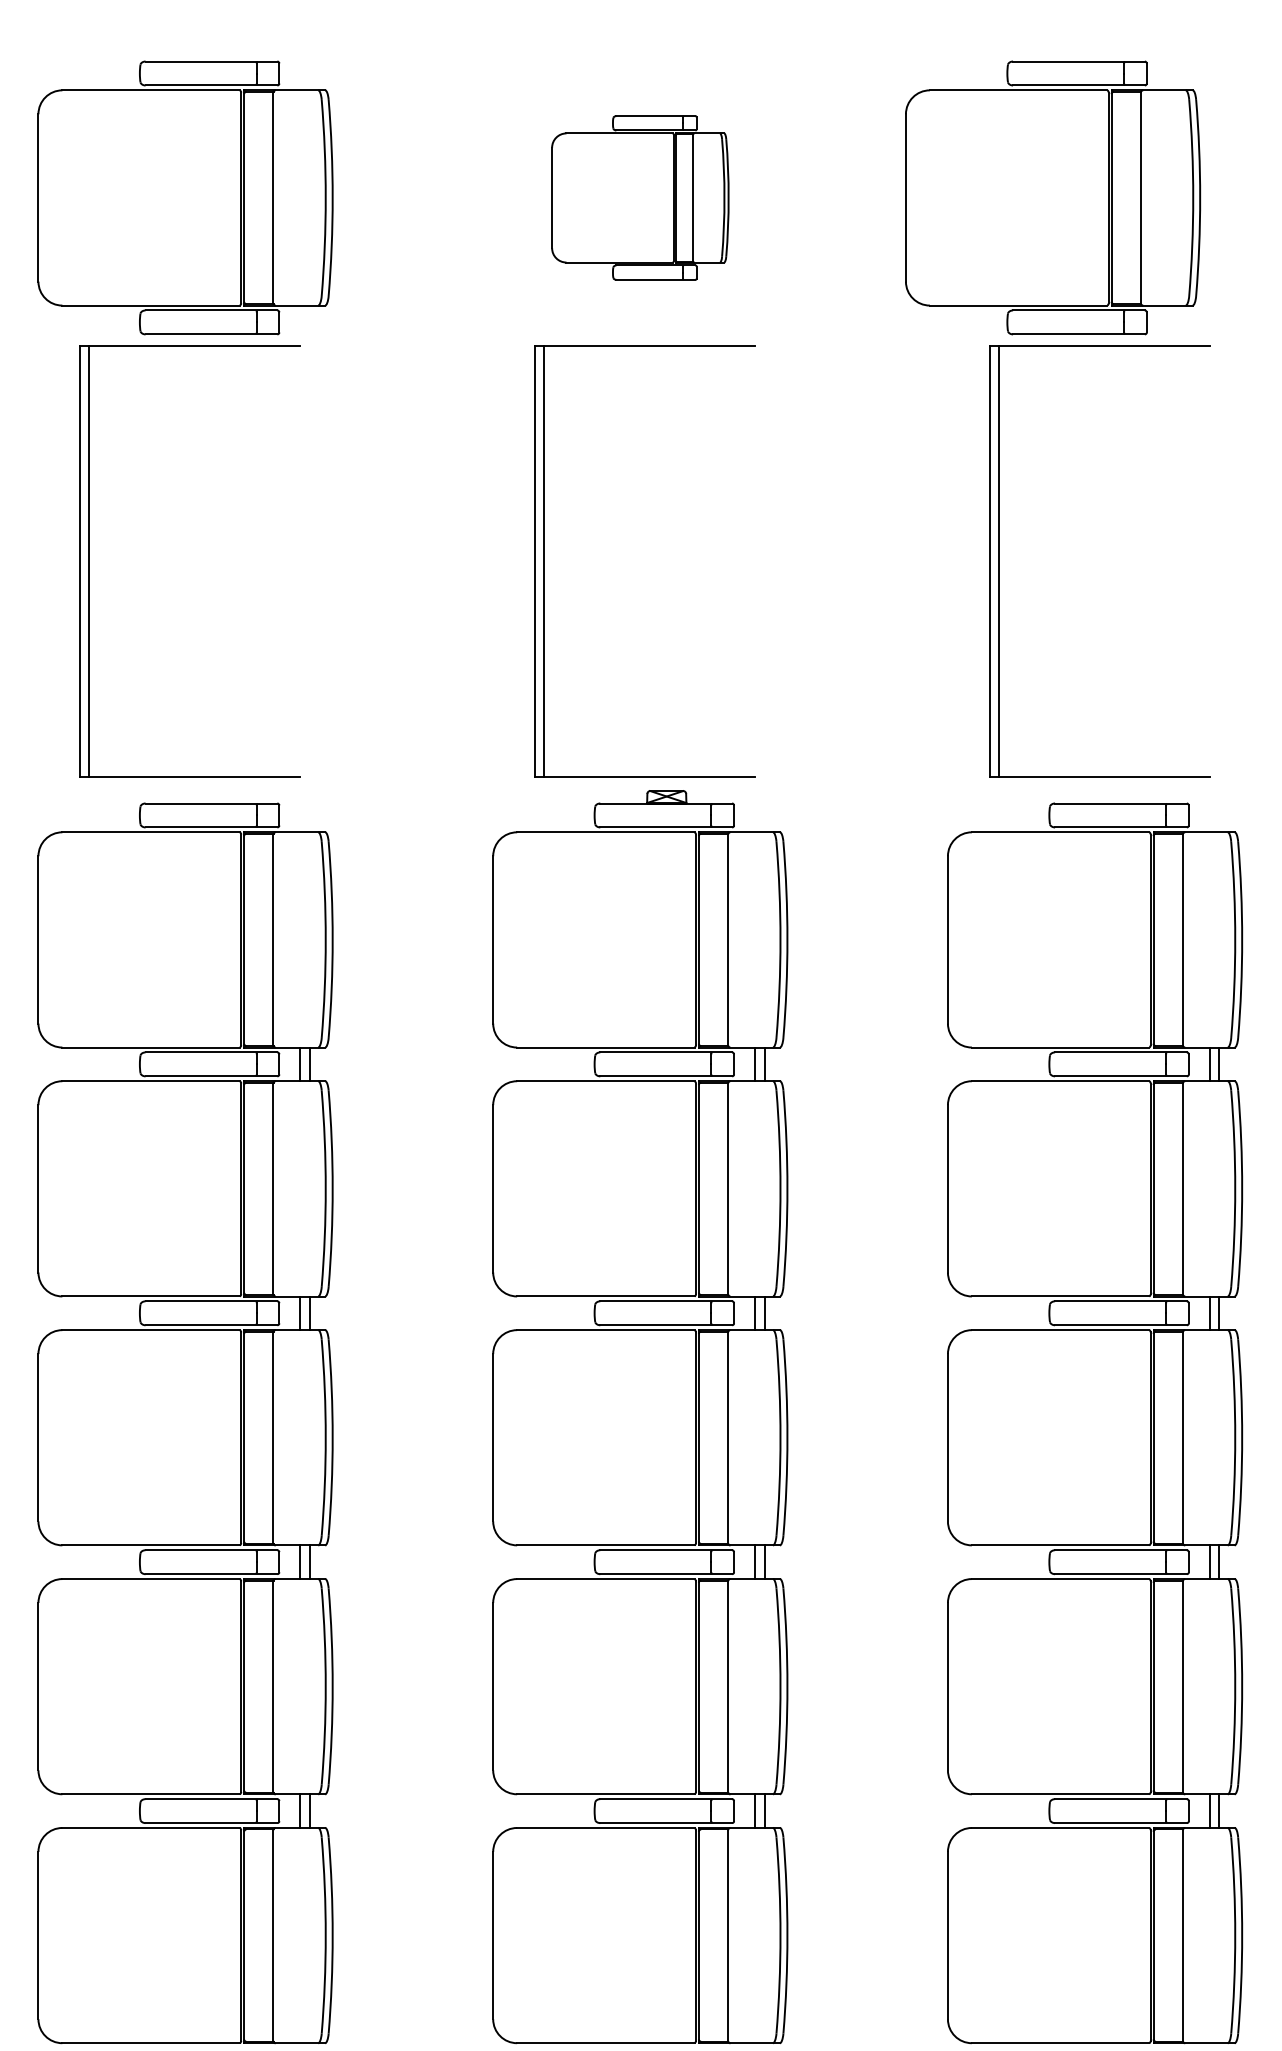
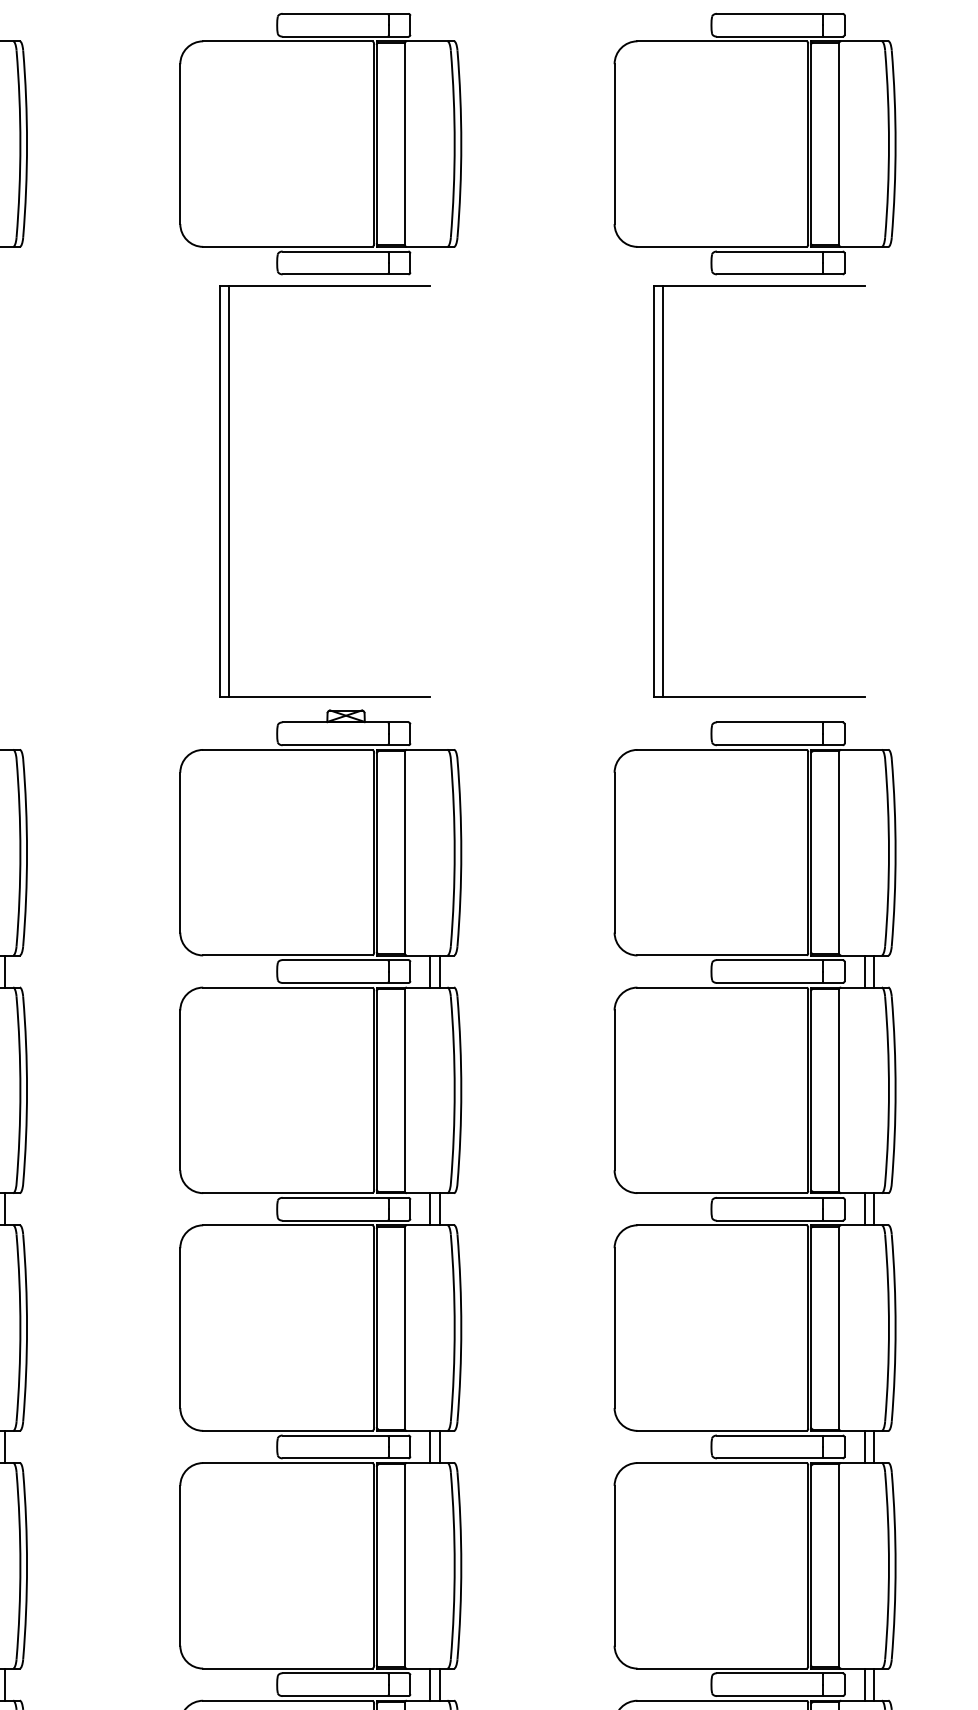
part: (640, 197) -> (320, 143), size x1.67
part: (1053, 197) -> (755, 143), moved

